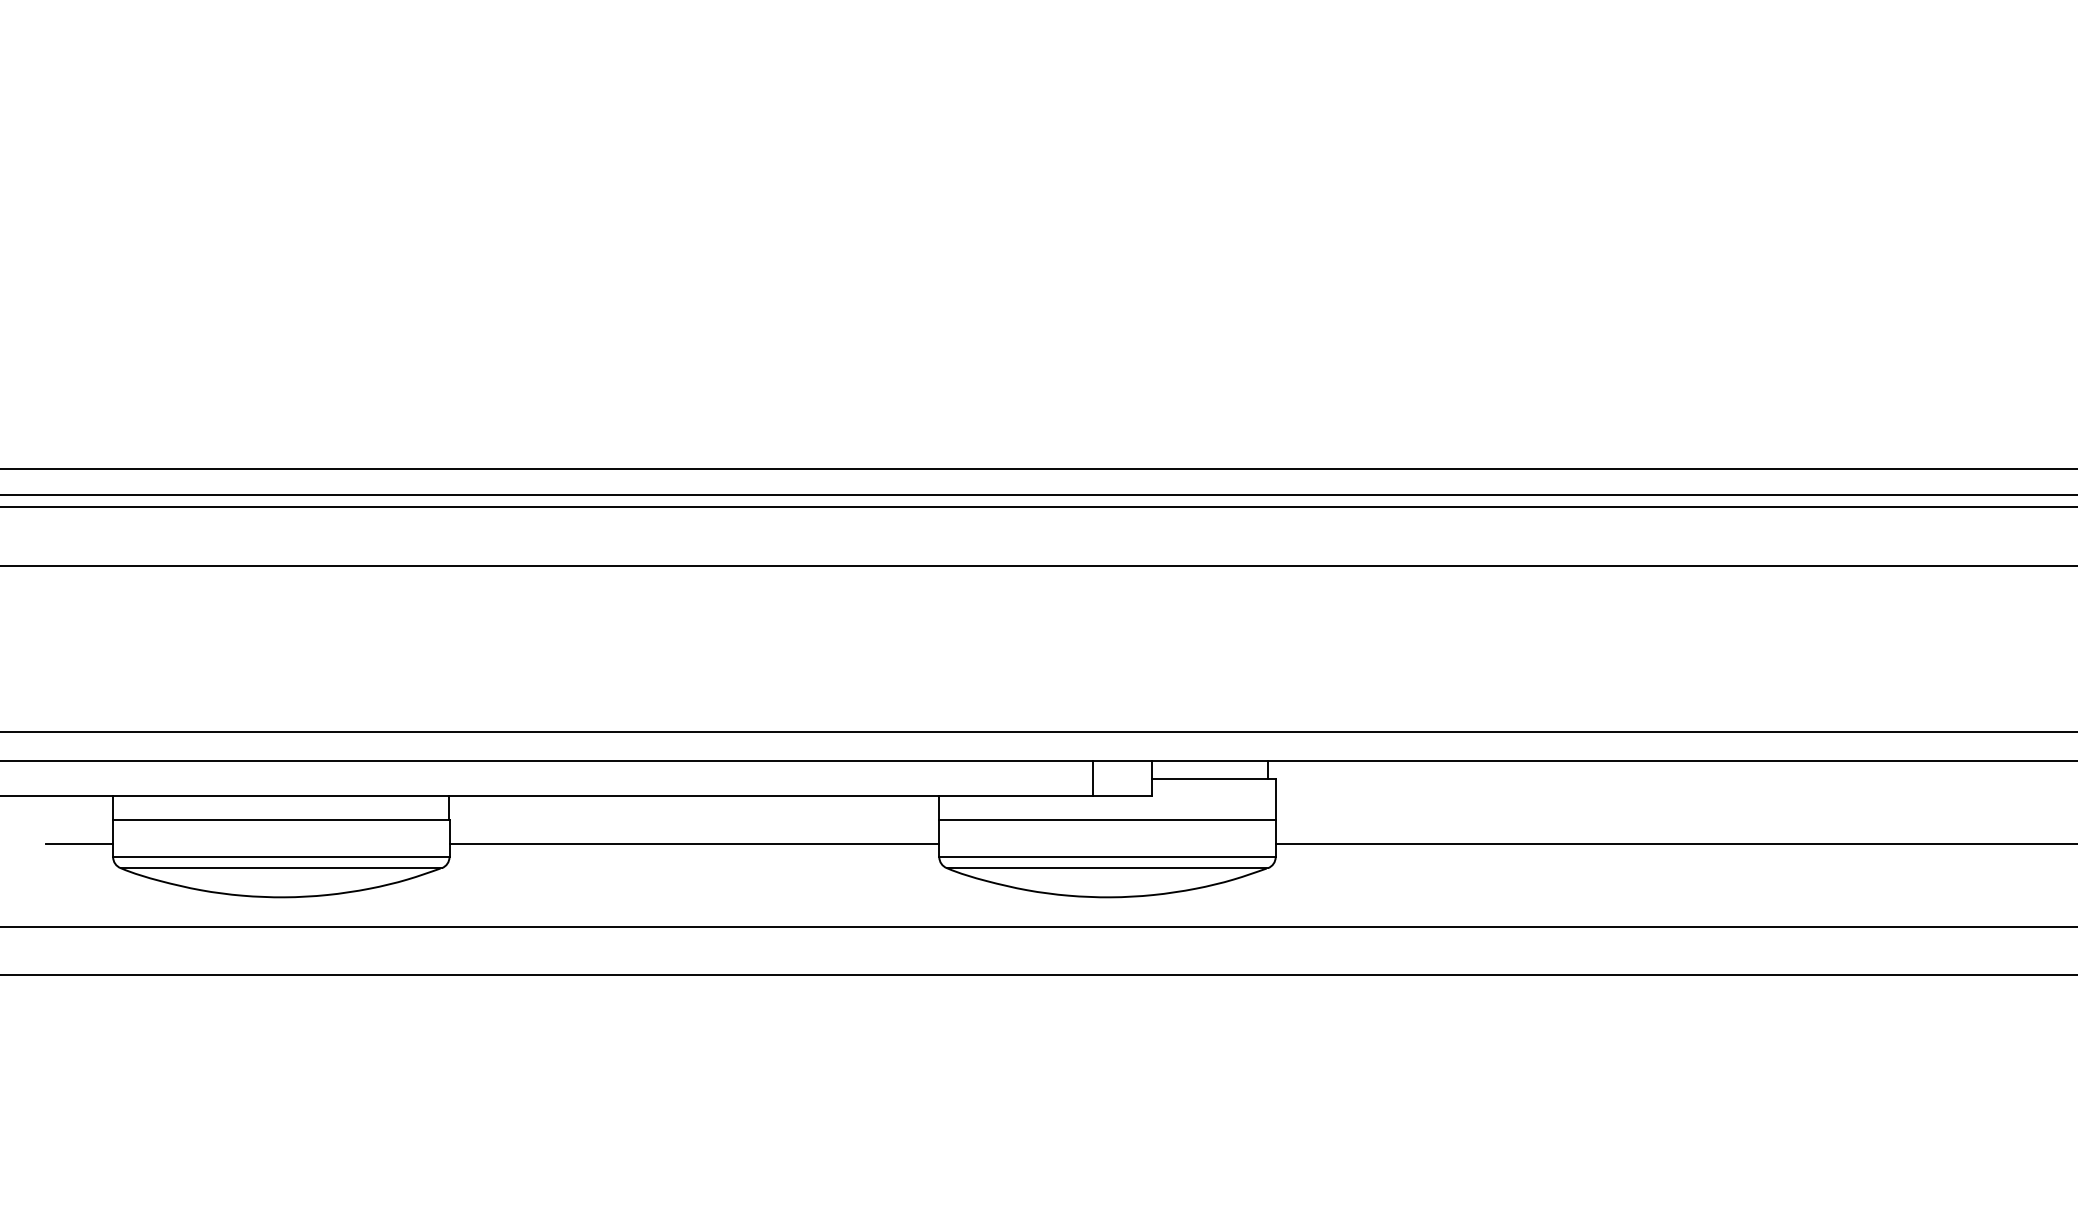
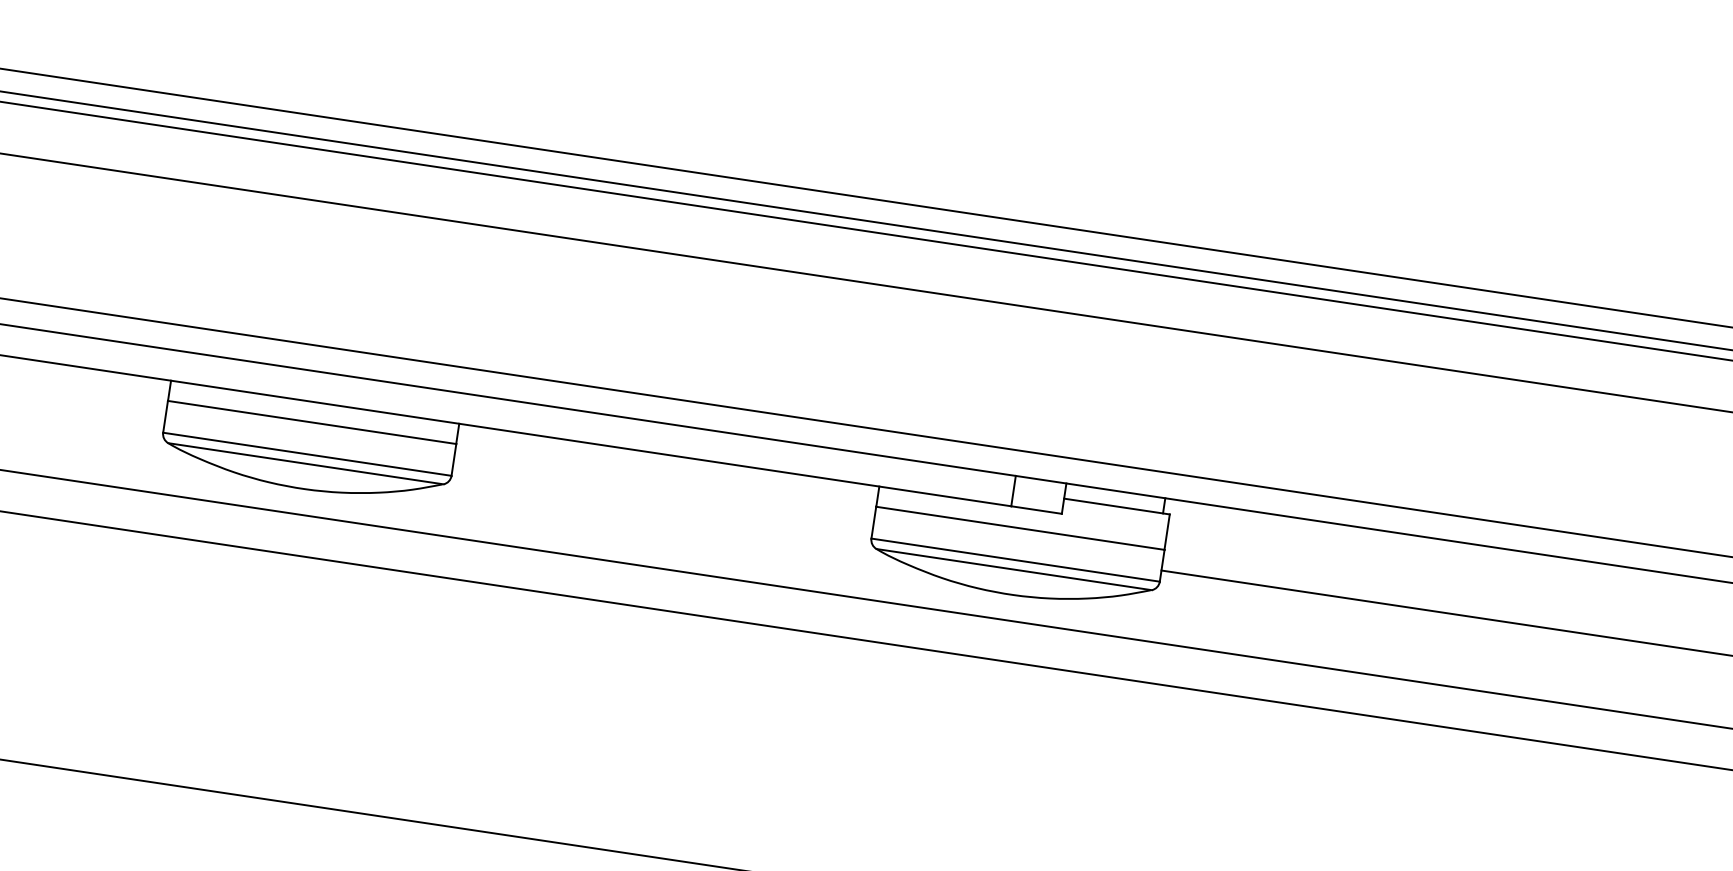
line: (79, 844) -> (135, 417), removed
line: (694, 844) -> (663, 496), removed

